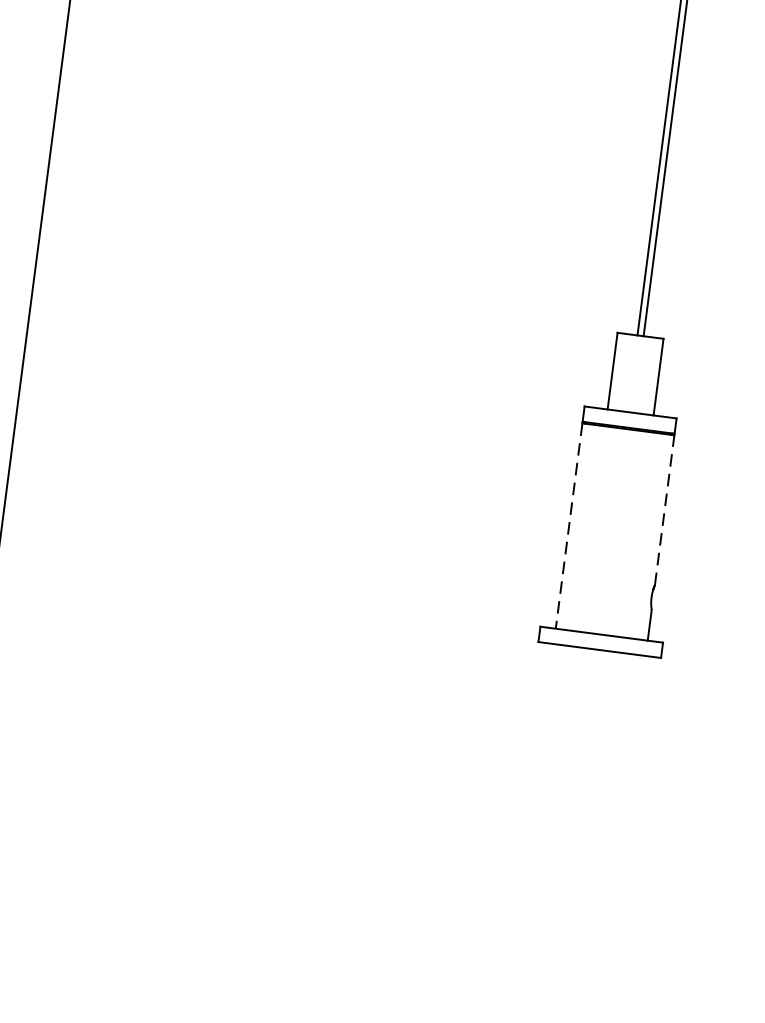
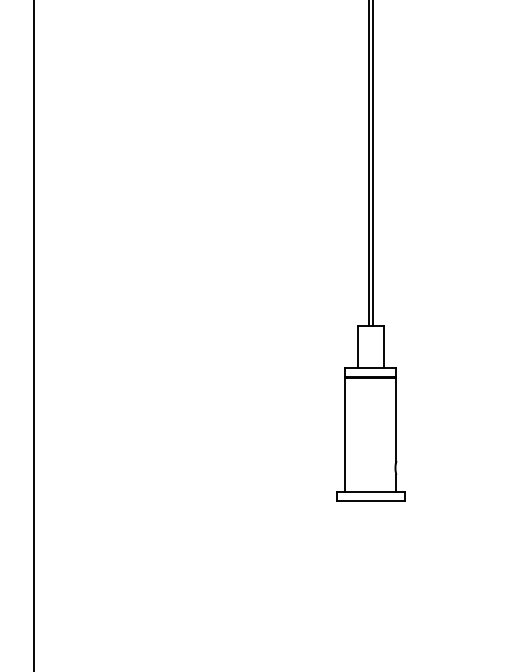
line: (664, 510) -> (396, 419), dashed -> solid
line: (569, 527) -> (345, 435), dashed -> solid

